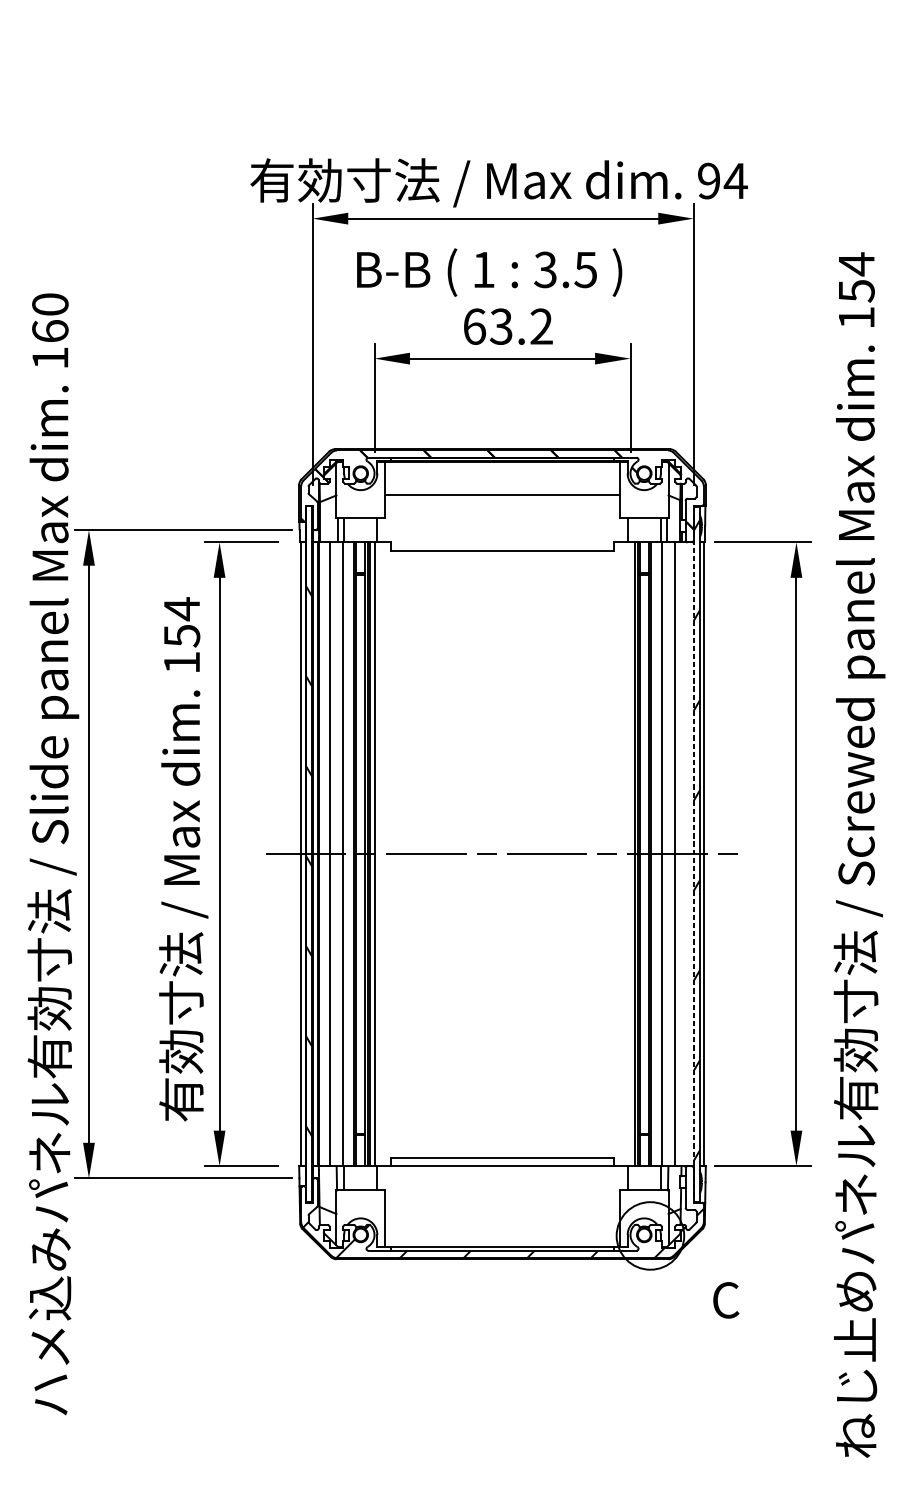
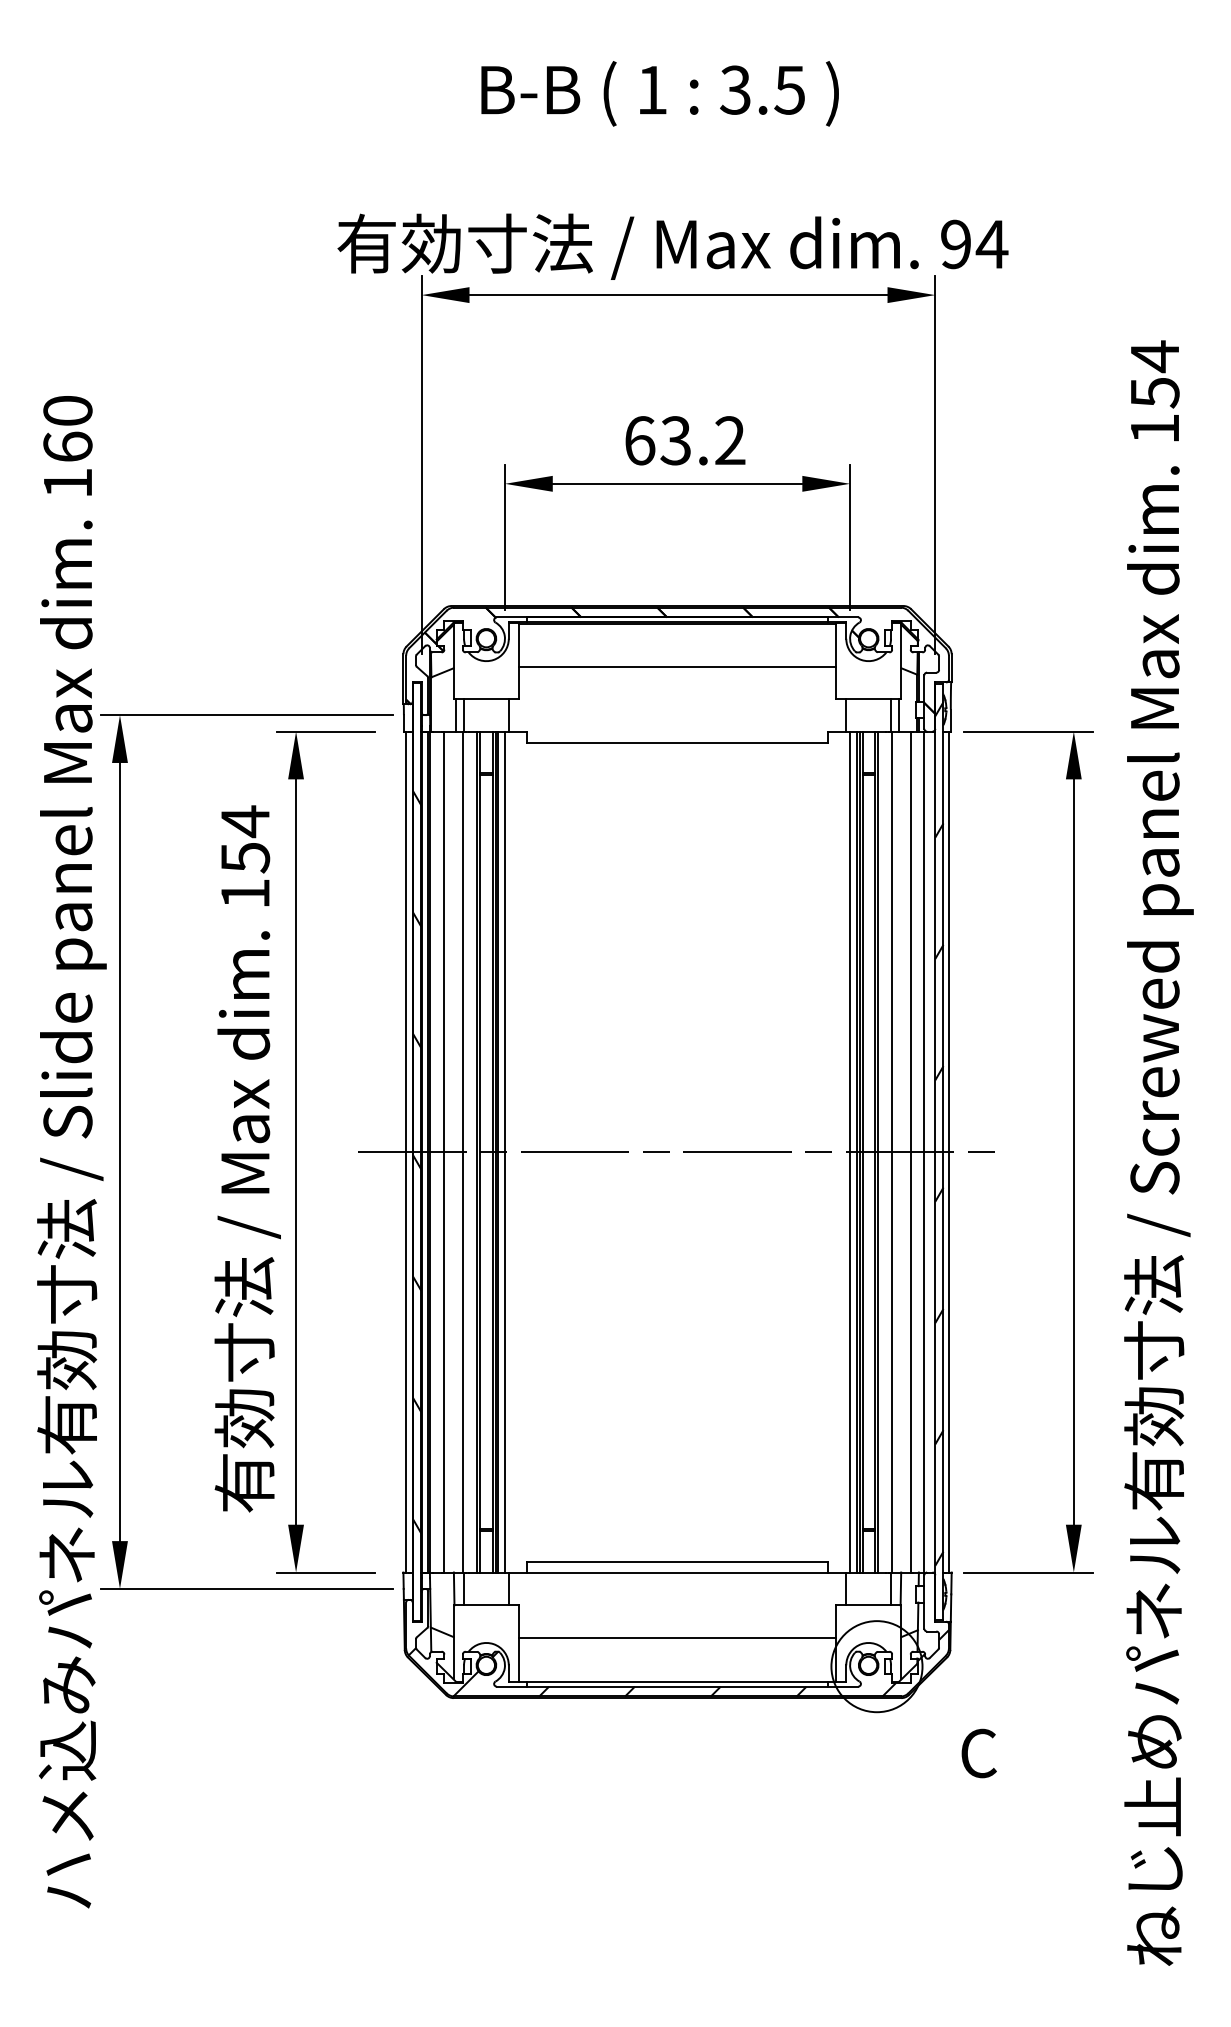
text: (489, 272) -> (659, 93), moved
line: (630, 853) -> (850, 1151), added
line: (685, 853) -> (924, 1151), added
line: (693, 854) -> (935, 1152), dashed -> solid
line: (502, 1214) -> (677, 1637), added

